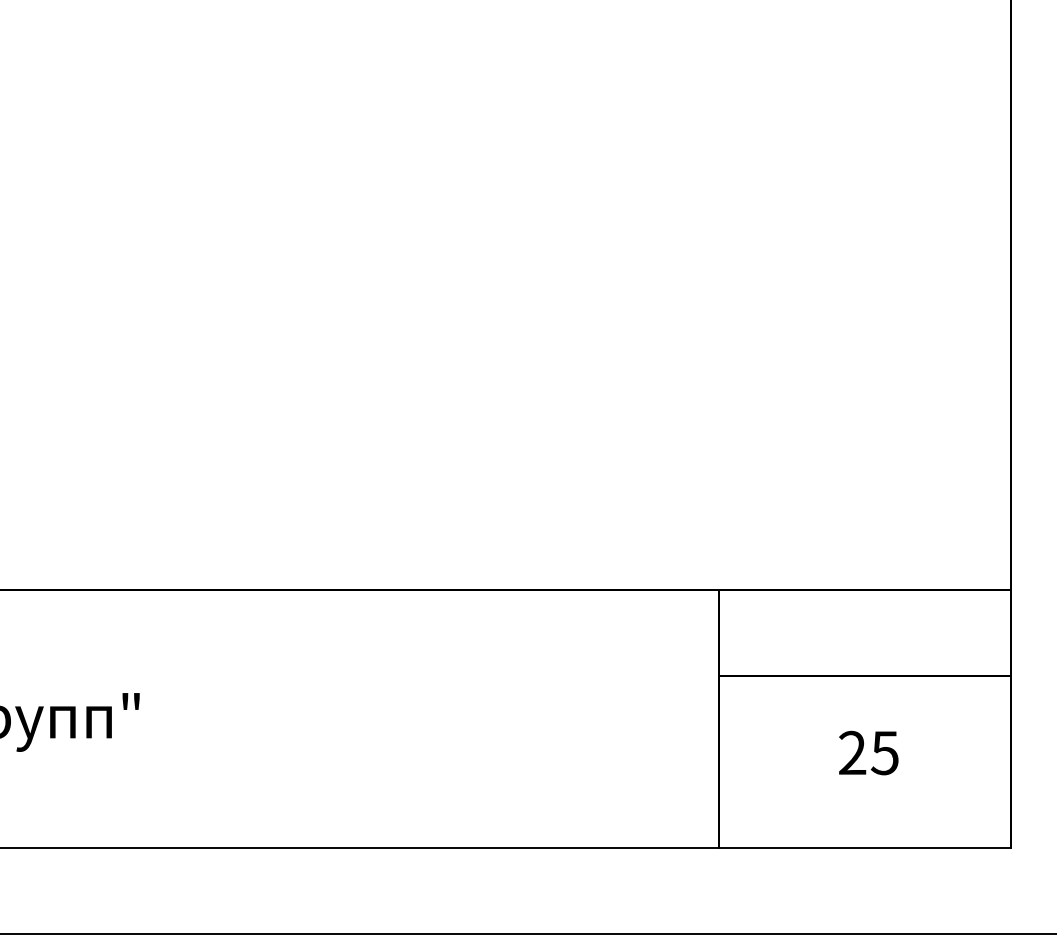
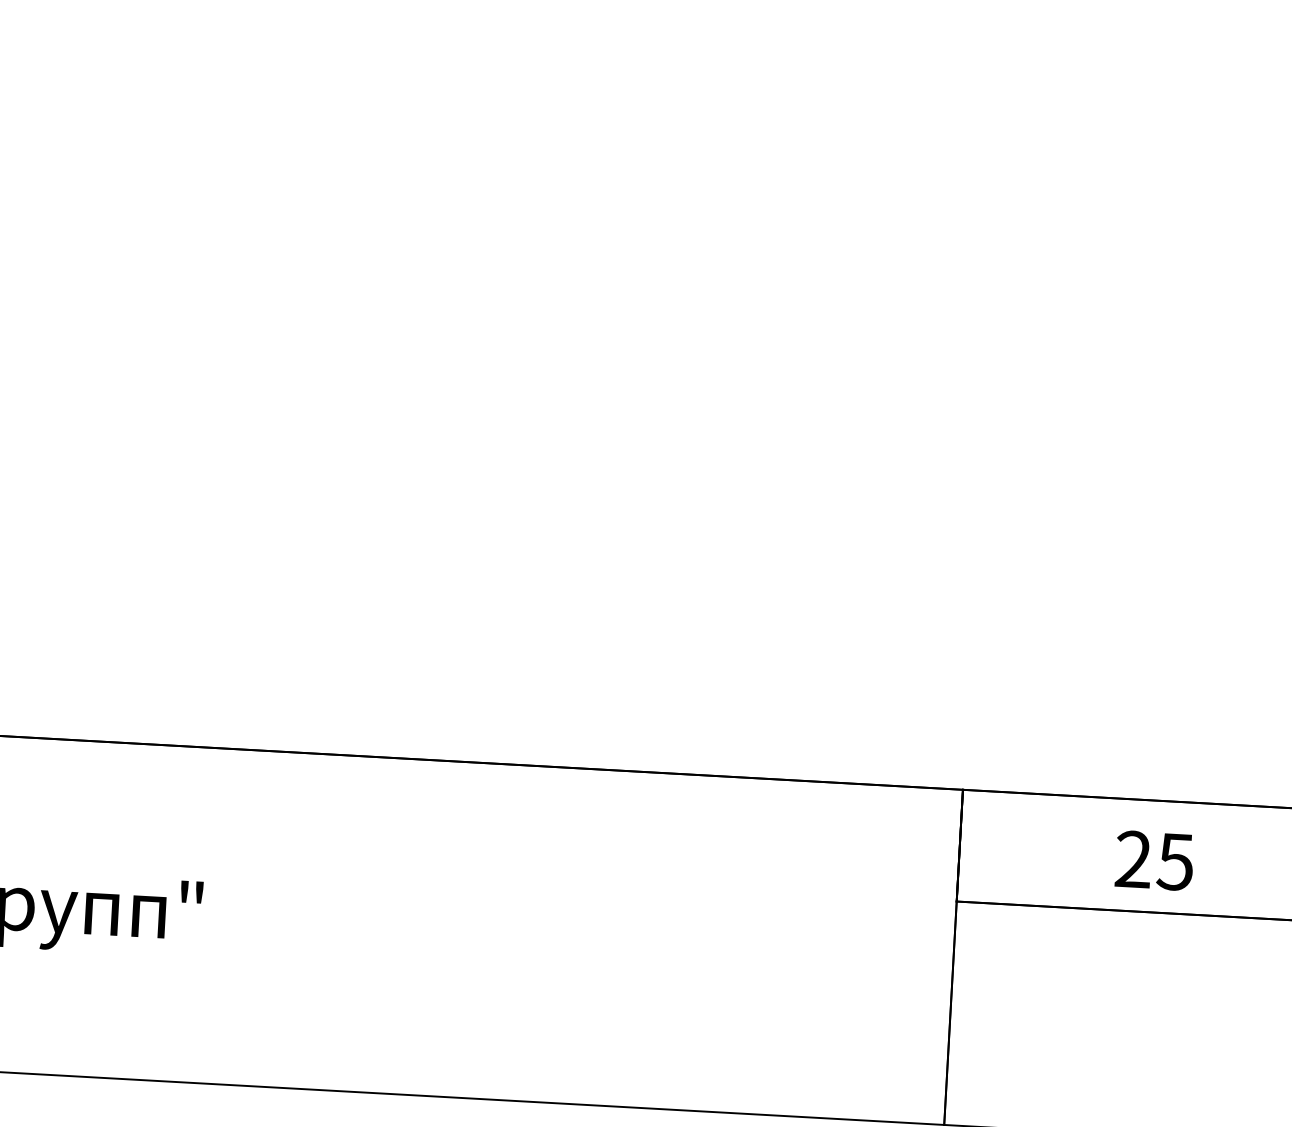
text: (868, 752) -> (1154, 859), moved

